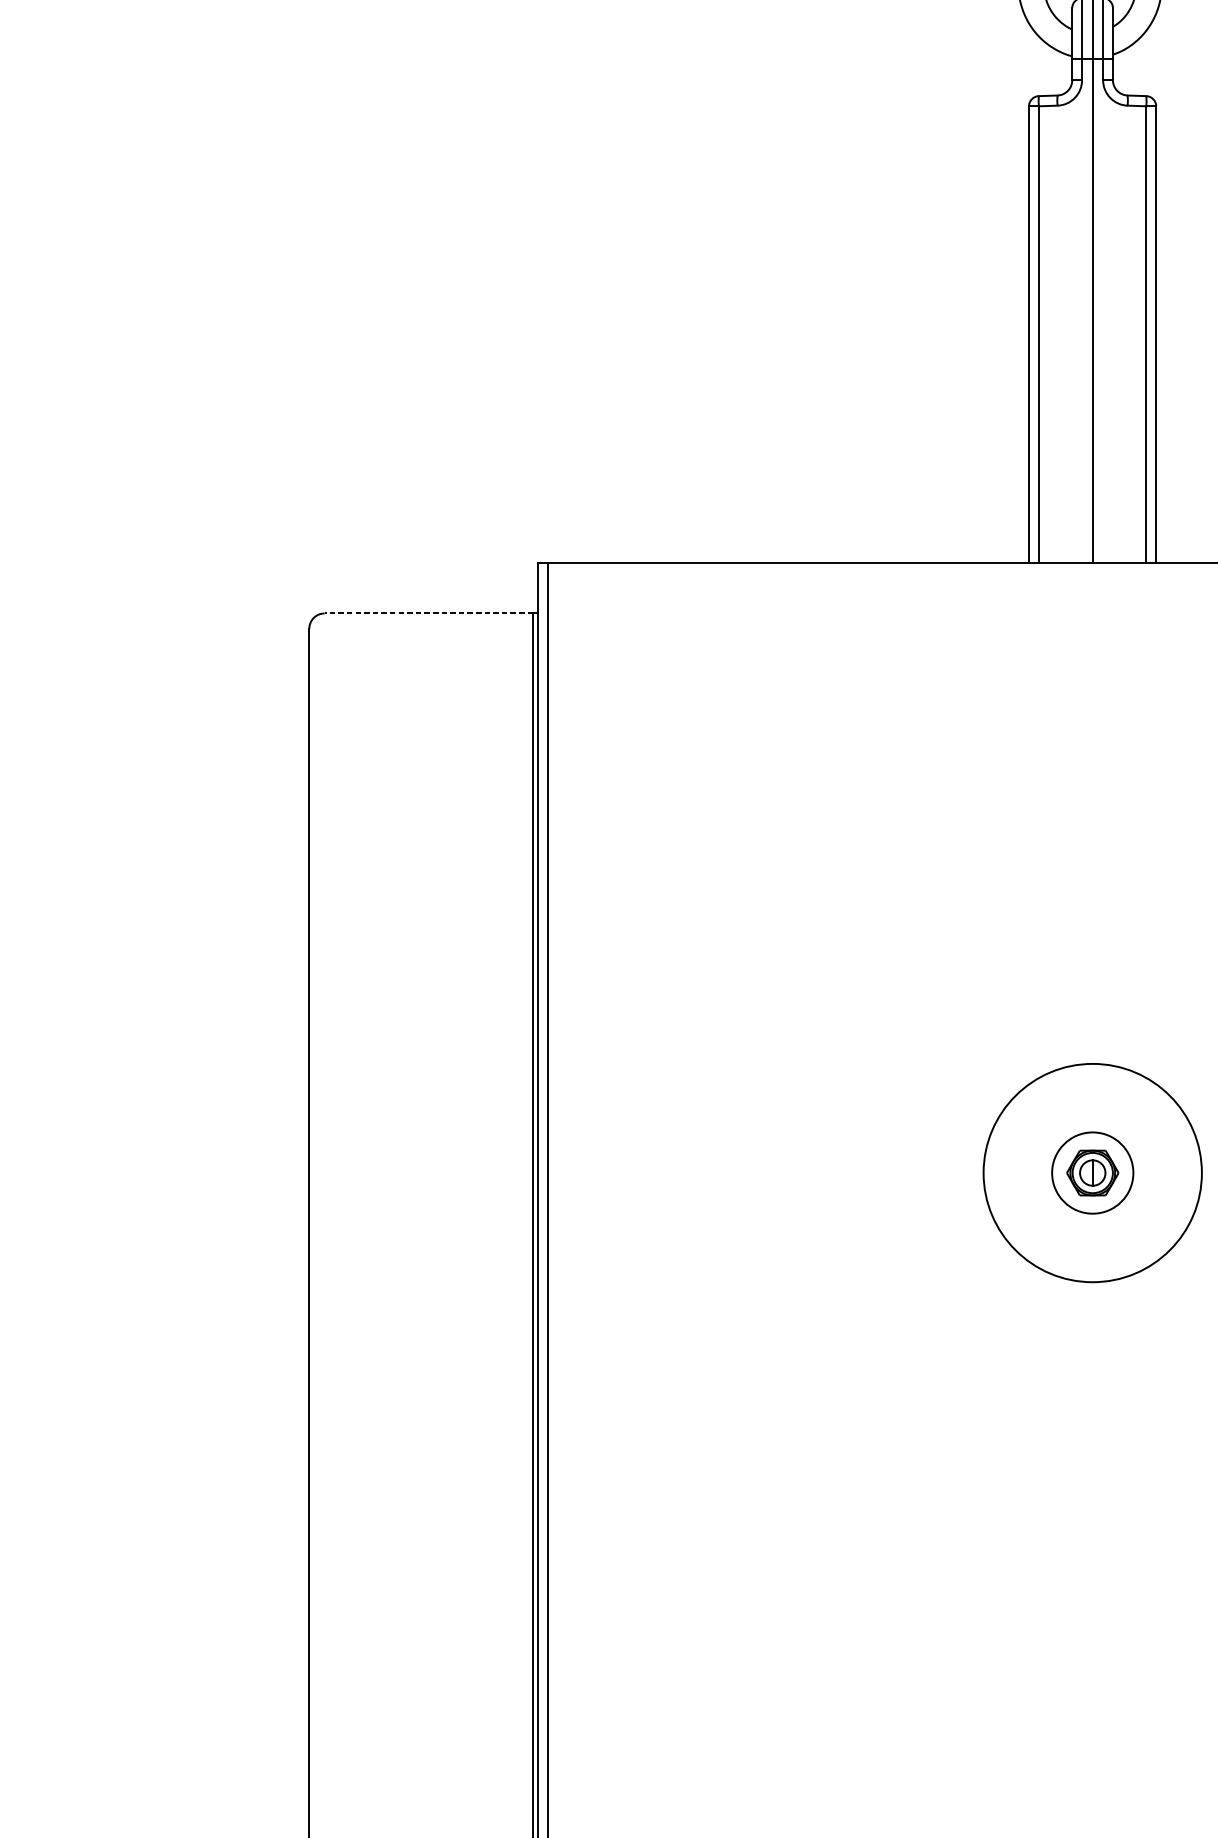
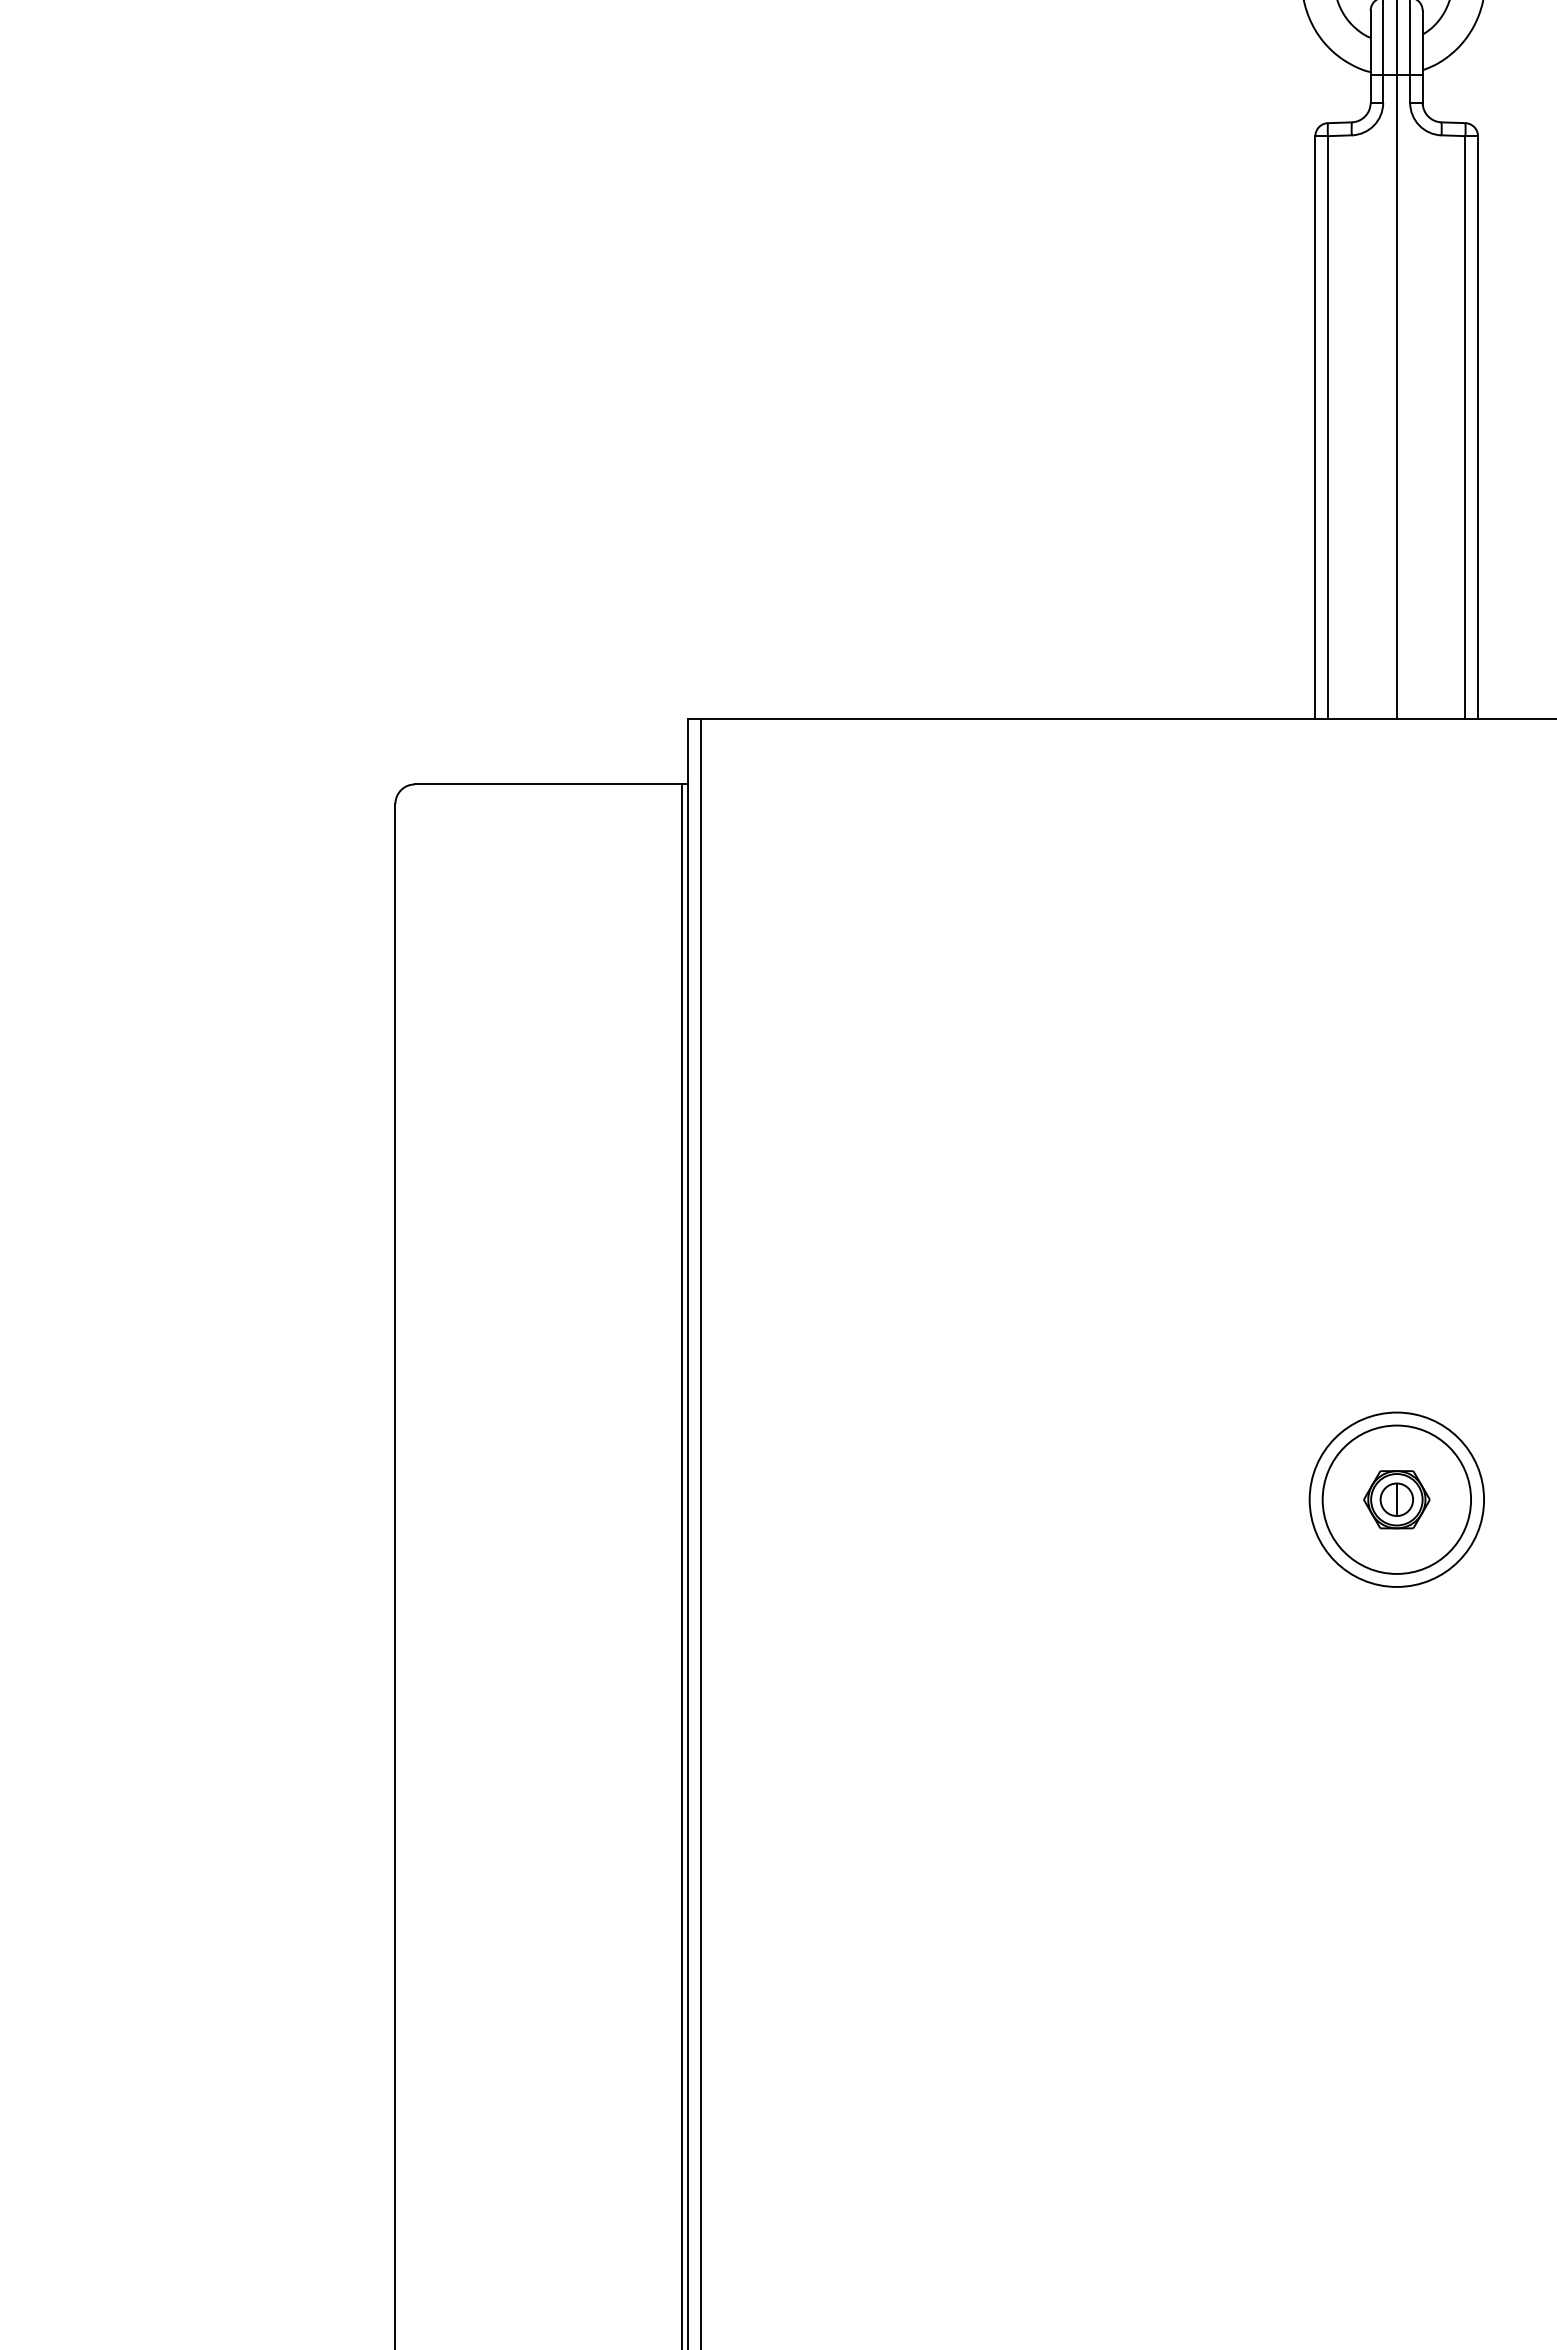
line: (428, 613) -> (547, 784), dashed -> solid
circle: (1092, 1172) -> (1396, 1499), size x0.62
circle: (1092, 1172) -> (1396, 1499), size x1.43

